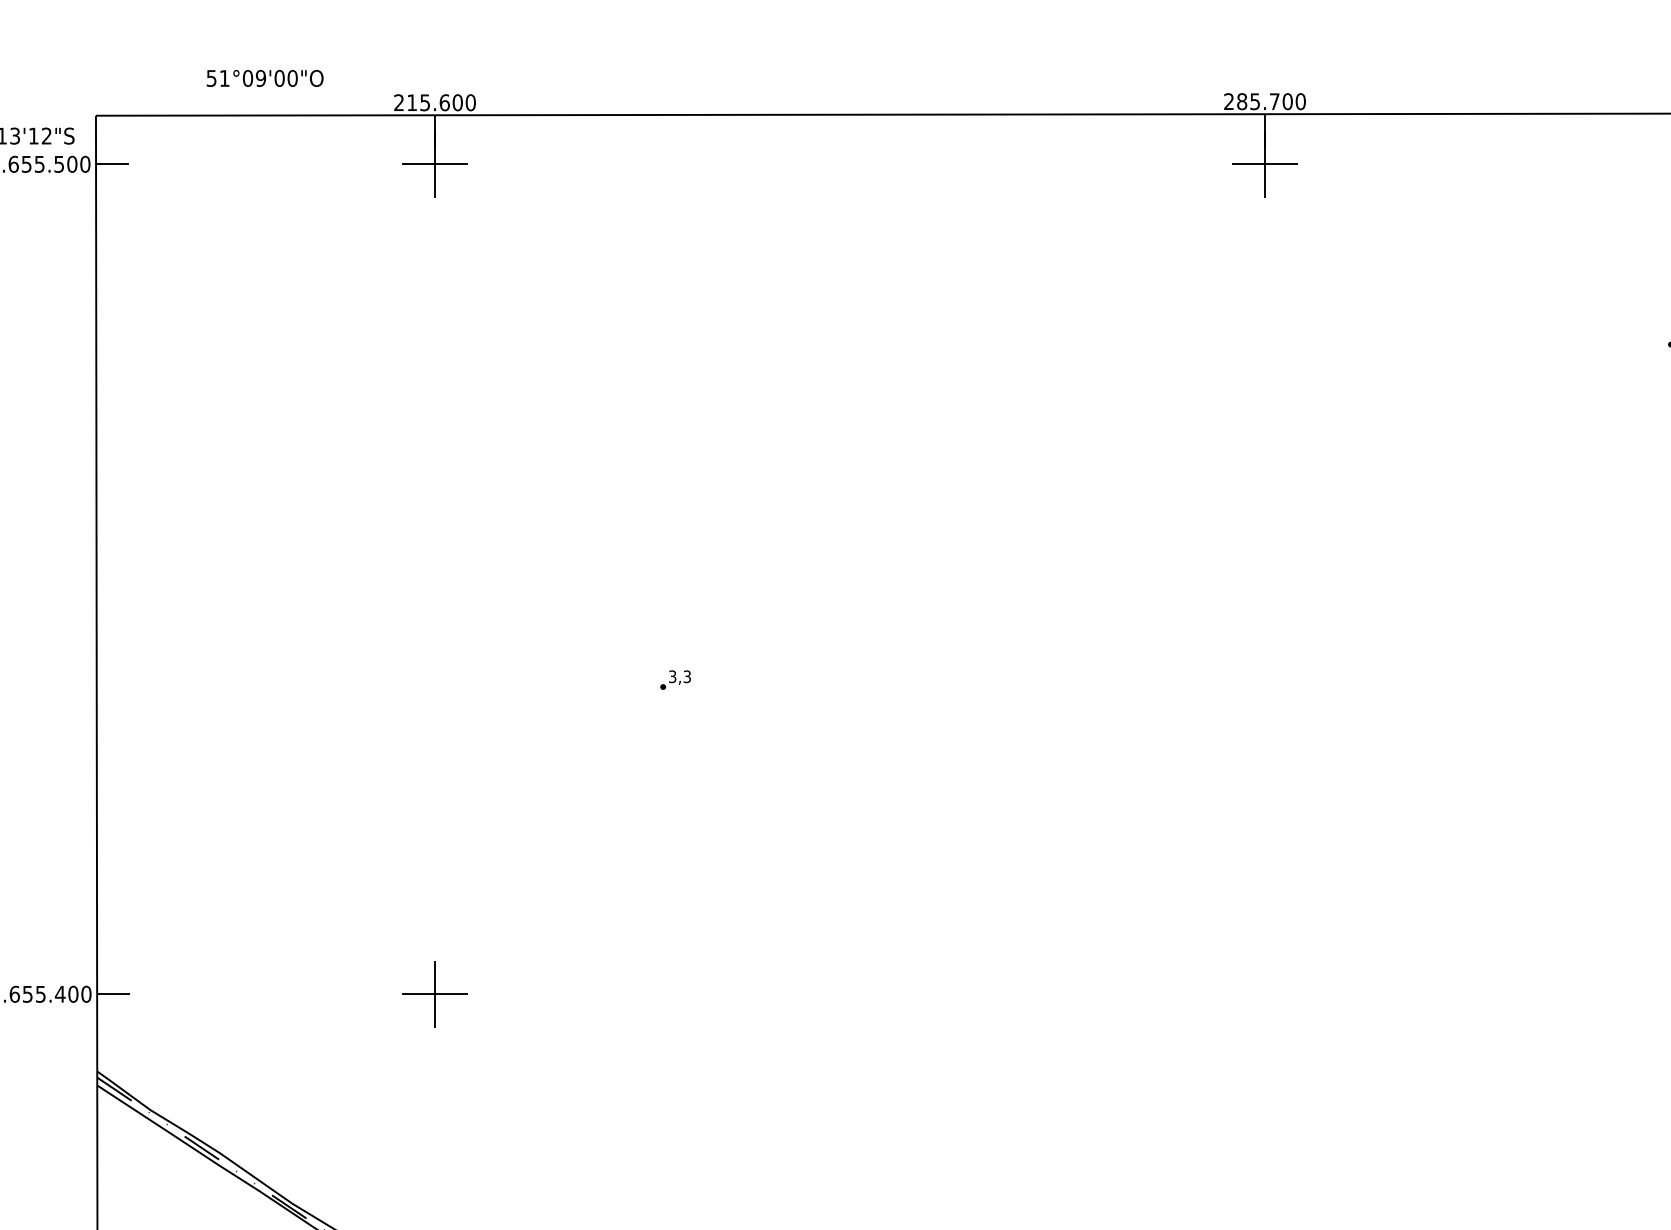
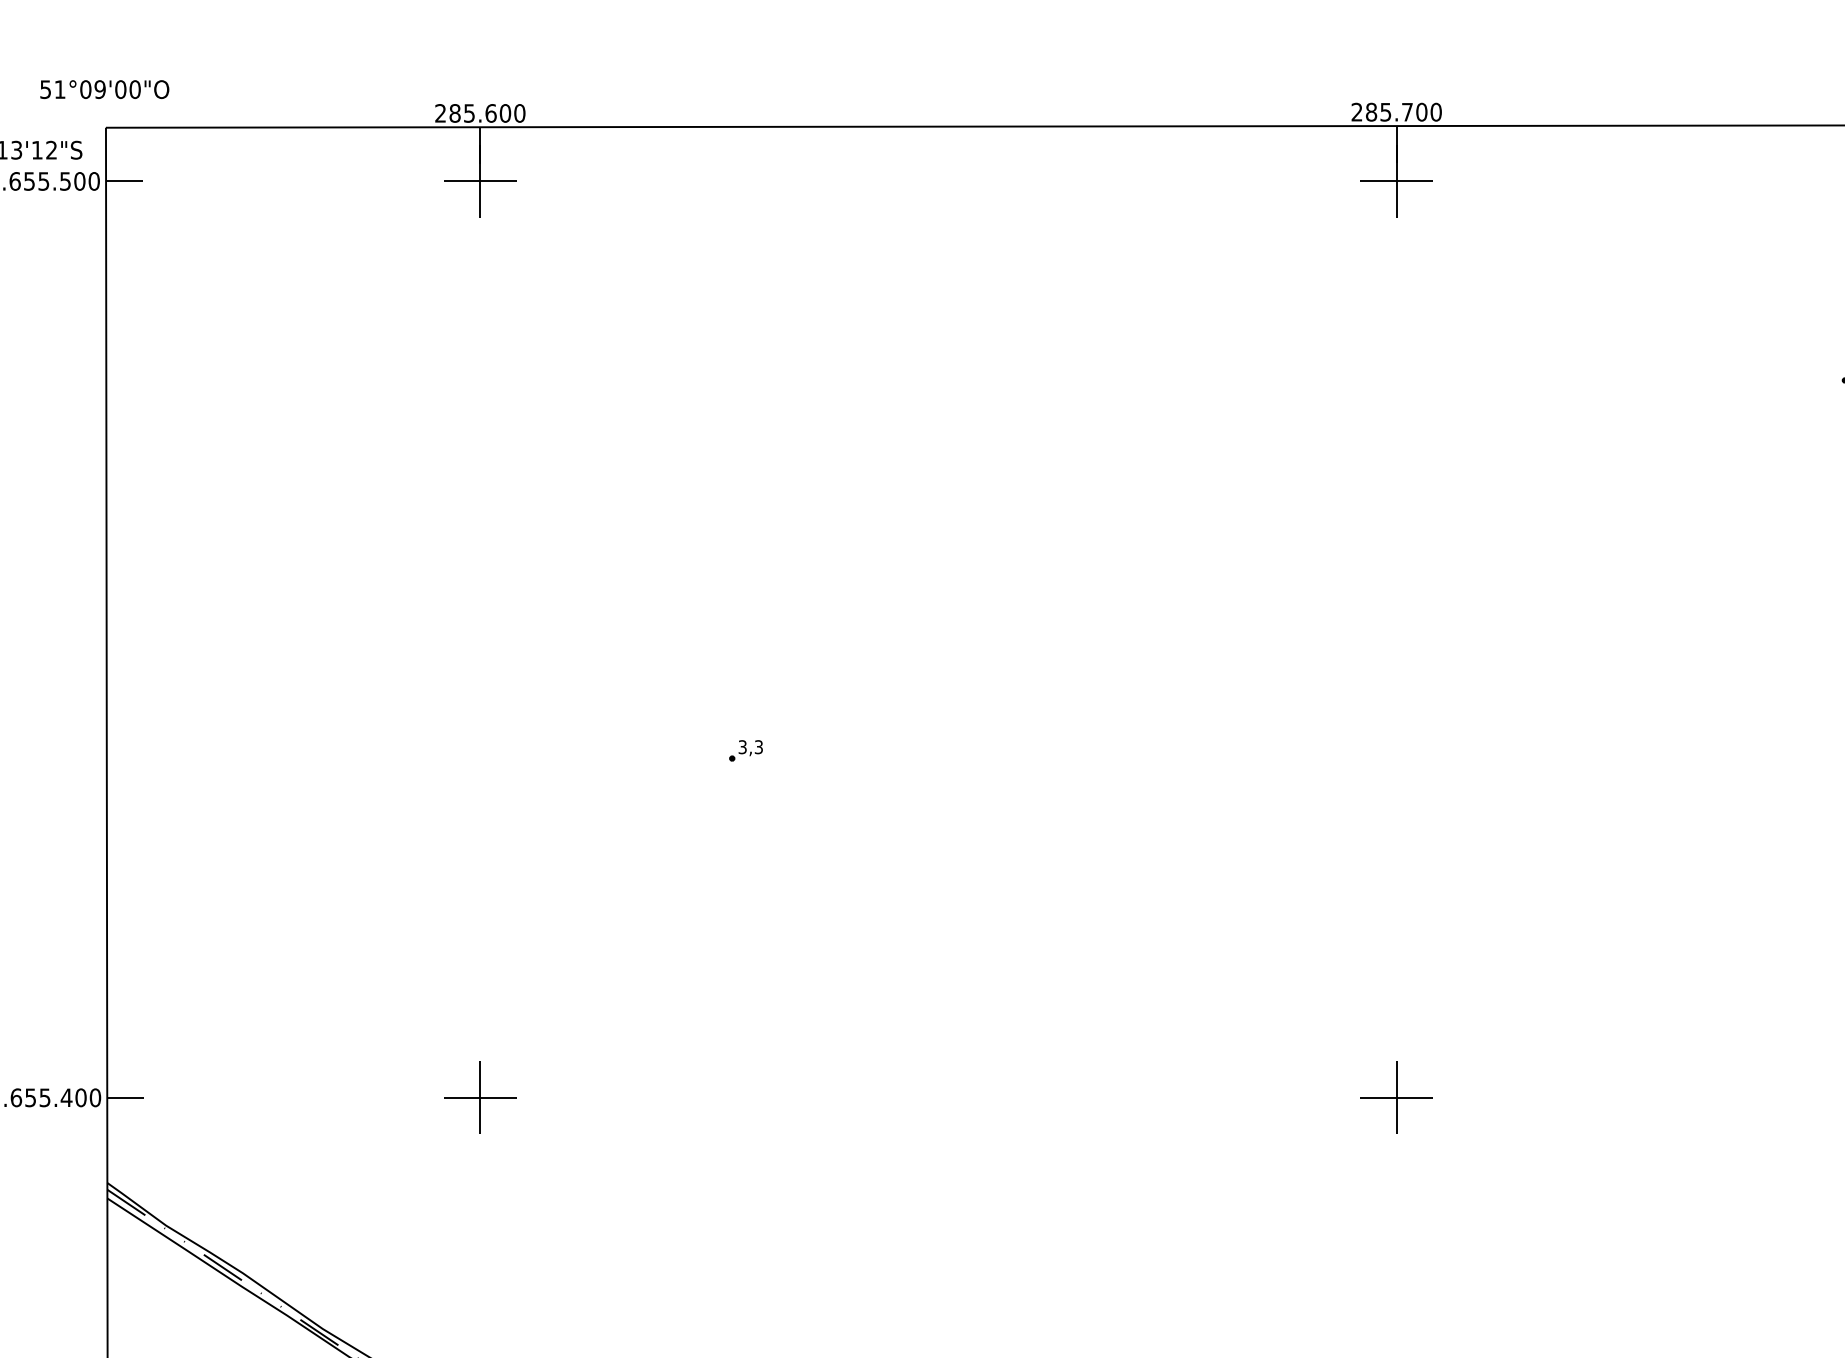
text: (264, 78) -> (104, 89), moved
text: (411, 102) -> (454, 113), 215.600 -> 285.600
part: (1264, 994) -> (1396, 1097), added

